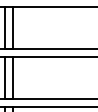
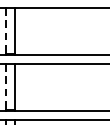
line: (4, 27) -> (5, 30), solid -> dashed
line: (4, 77) -> (5, 86), solid -> dashed

